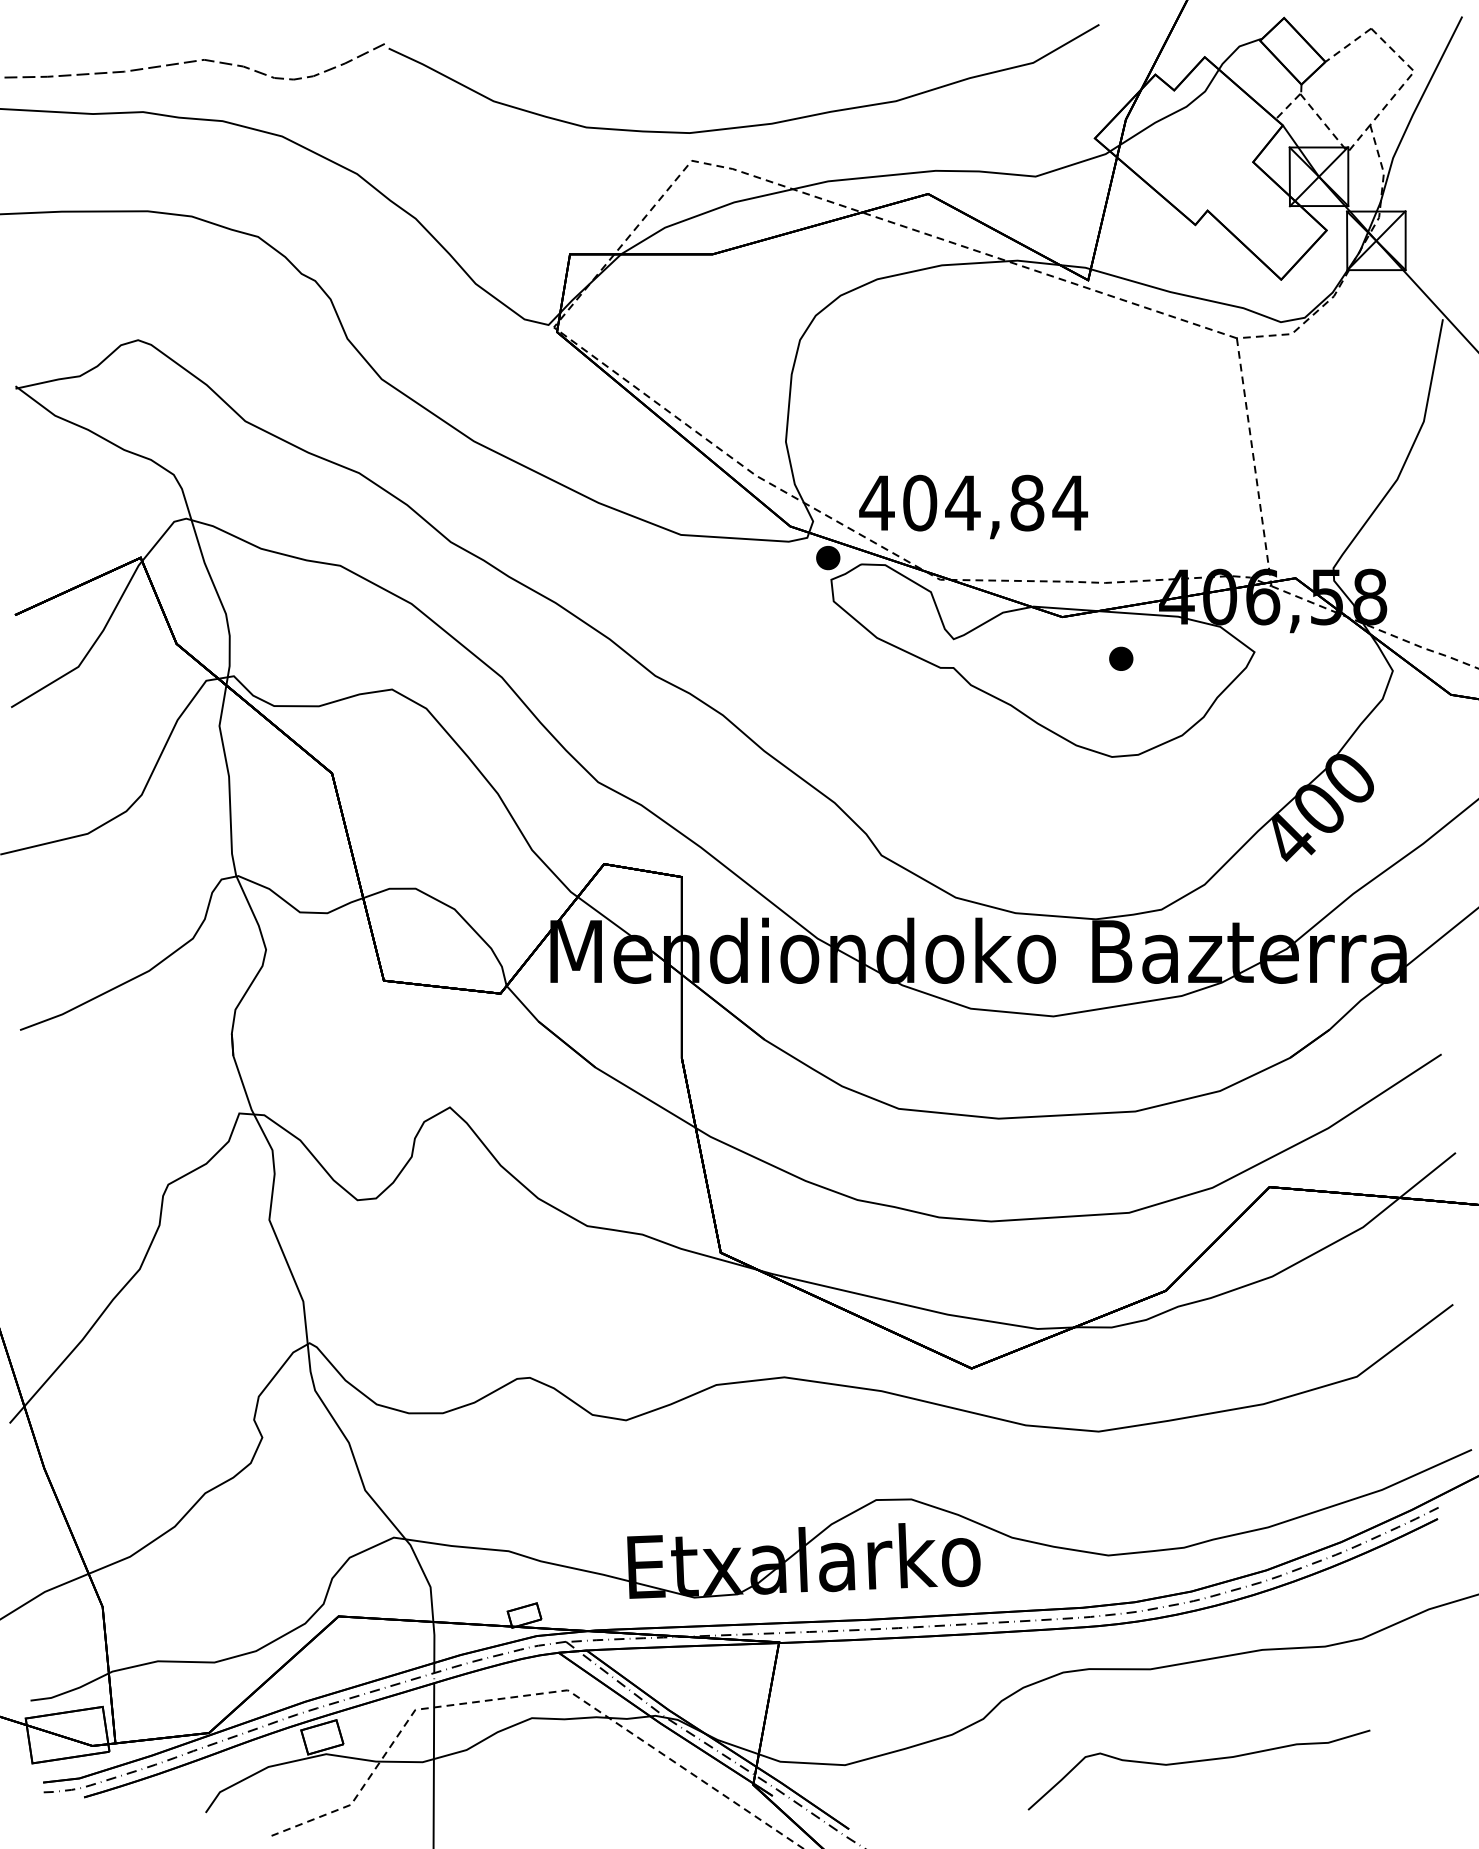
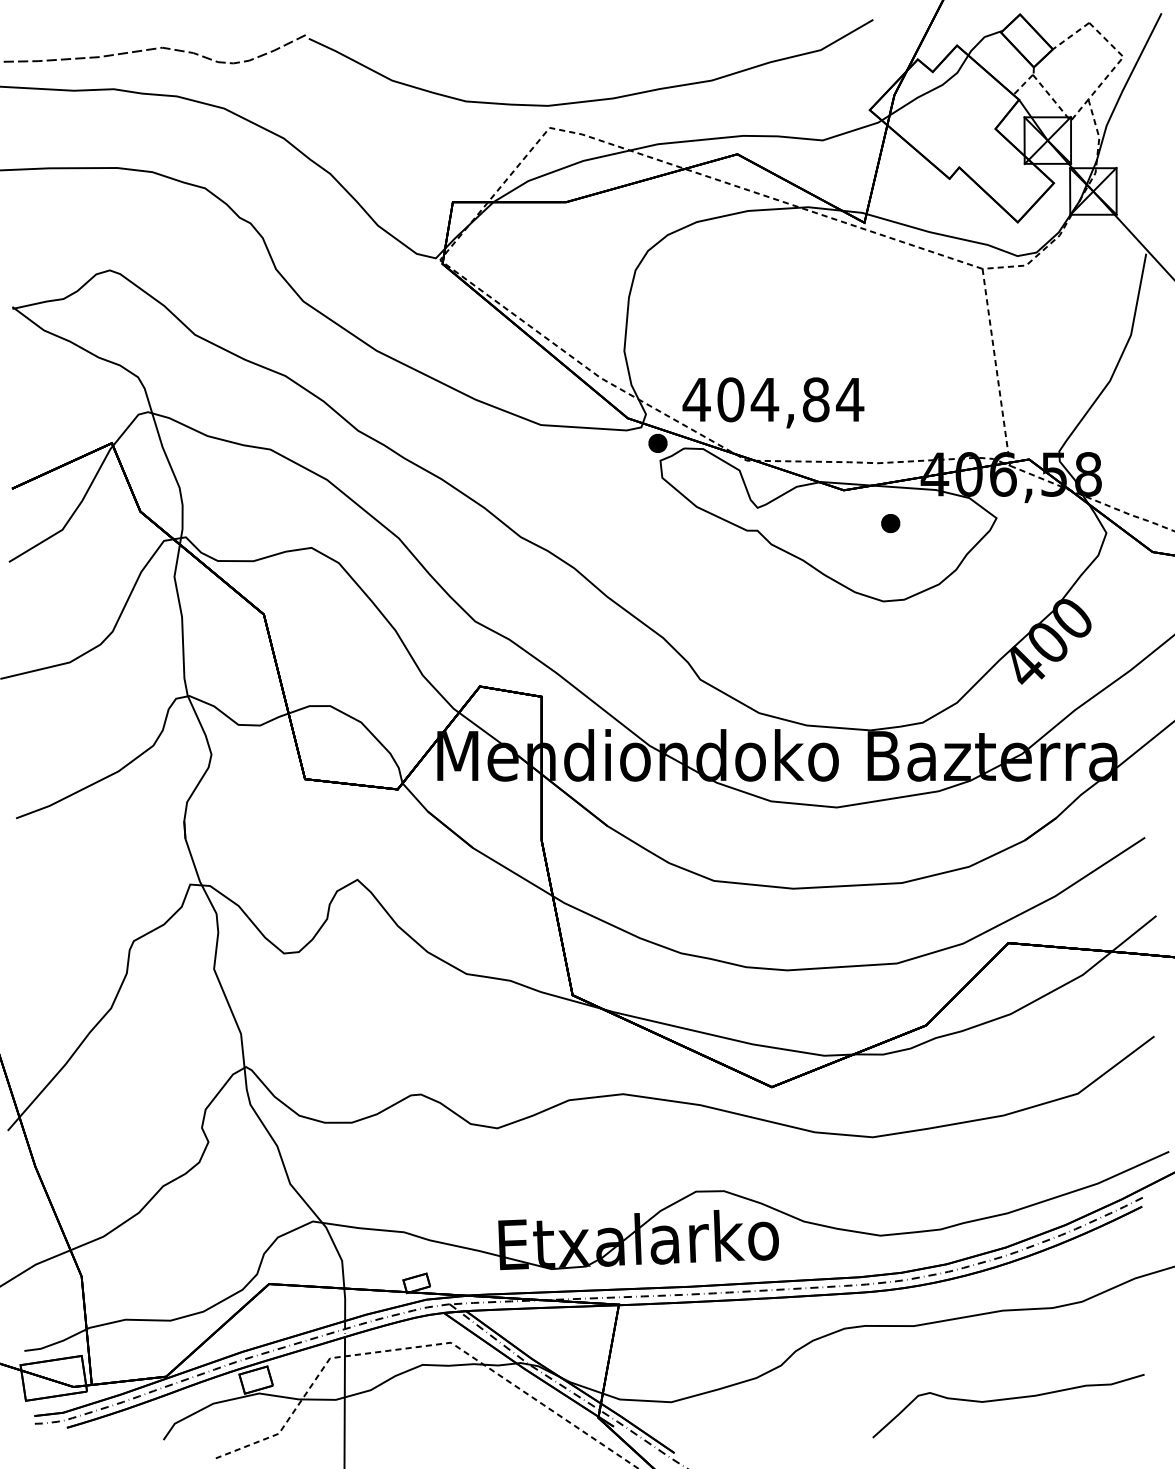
curve: (1195, 1762) -> (1005, 1400), moved

